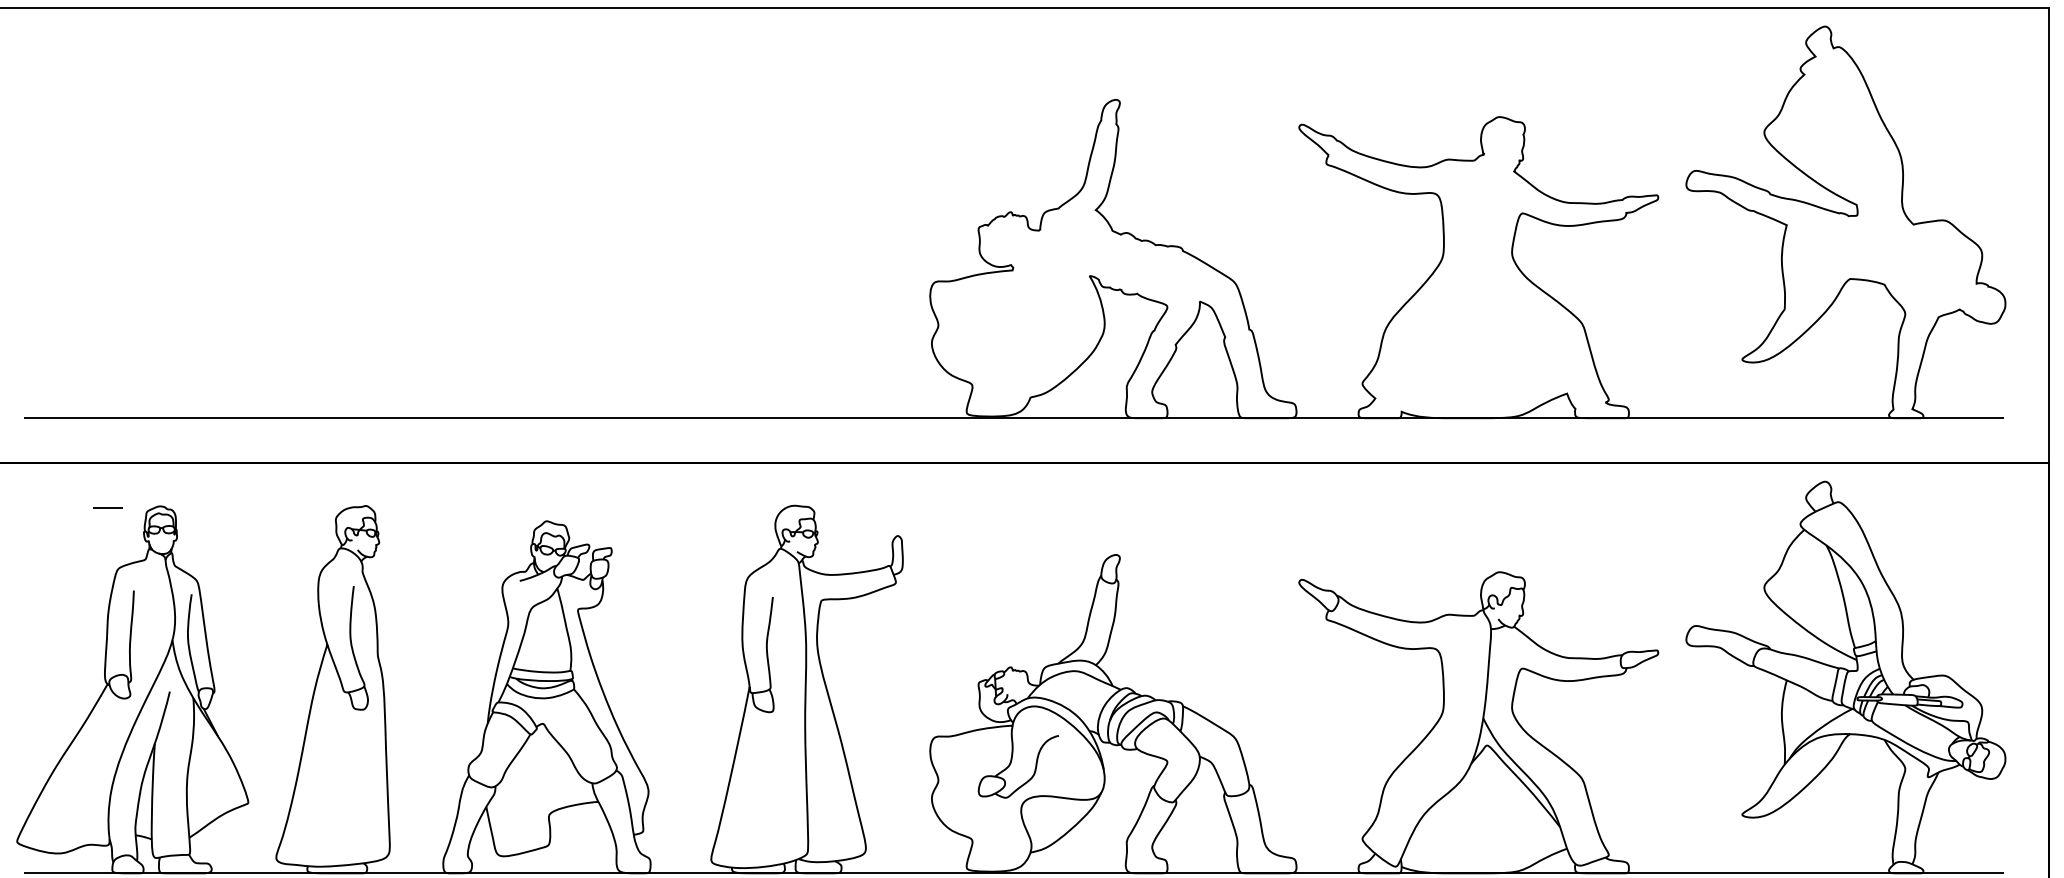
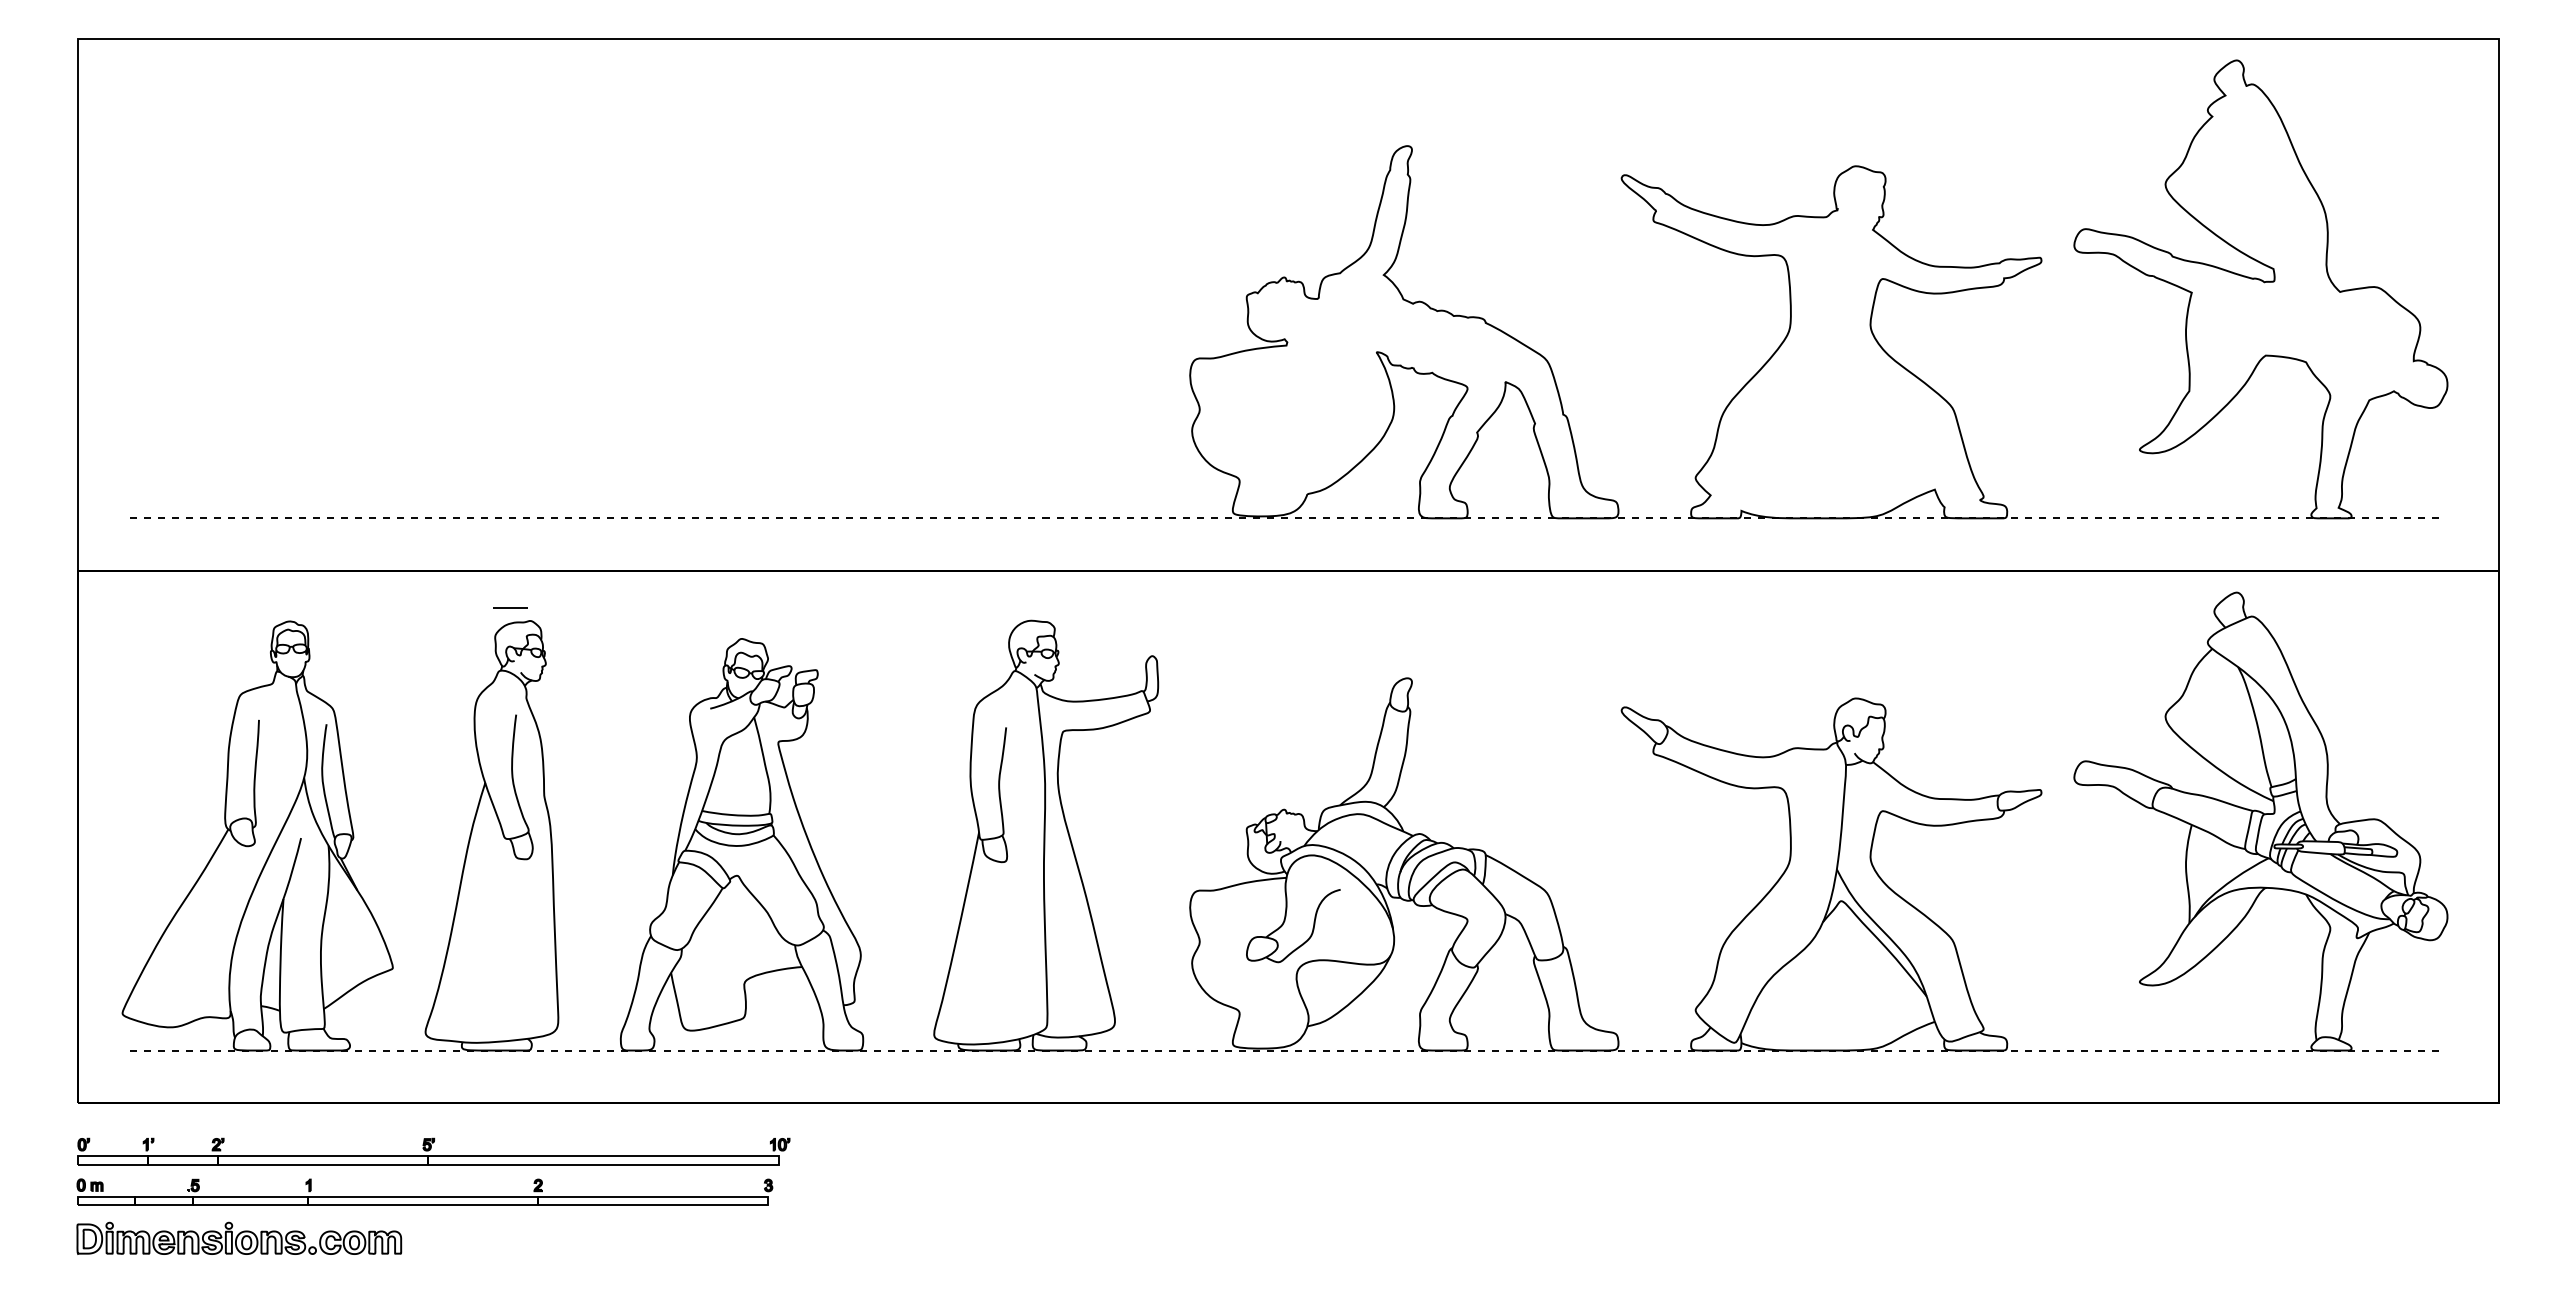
line: (1014, 418) -> (1288, 518), solid -> dashed
line: (107, 508) -> (510, 607), moved
line: (1014, 873) -> (1288, 1050), solid -> dashed

